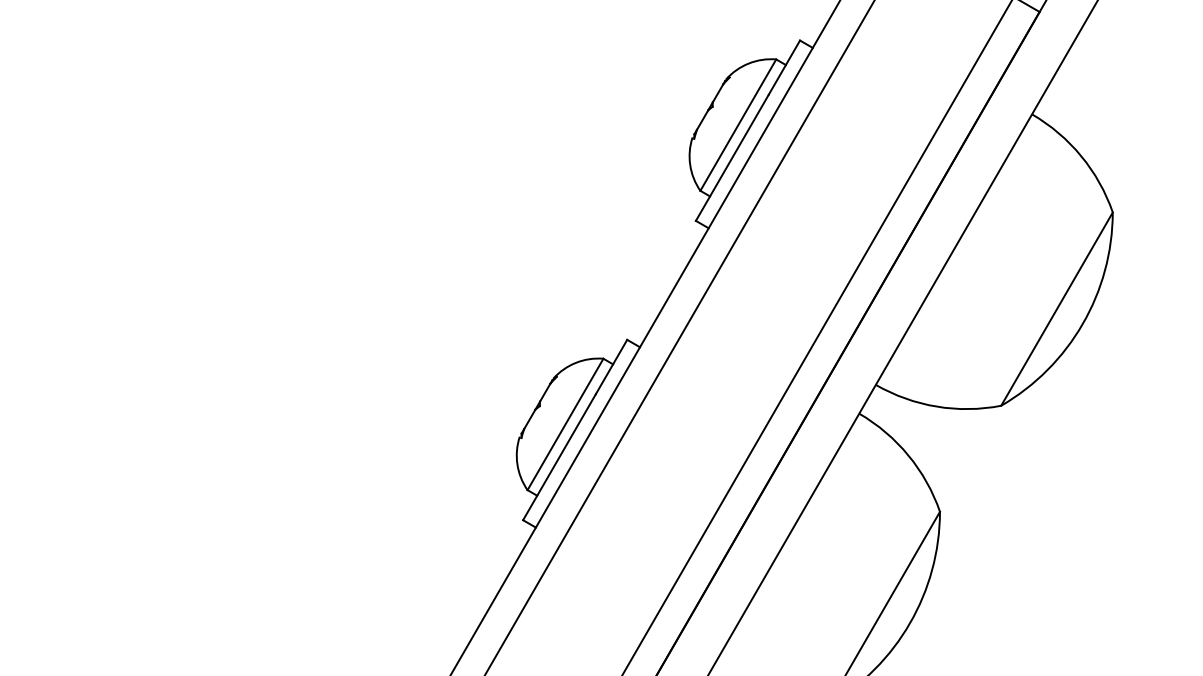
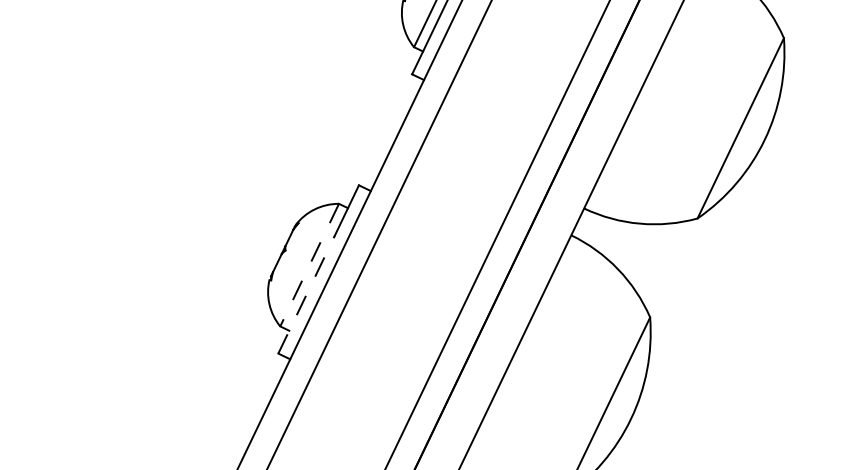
line: (565, 424) -> (309, 265), solid -> dashed
line: (559, 457) -> (306, 295), solid -> dashed

